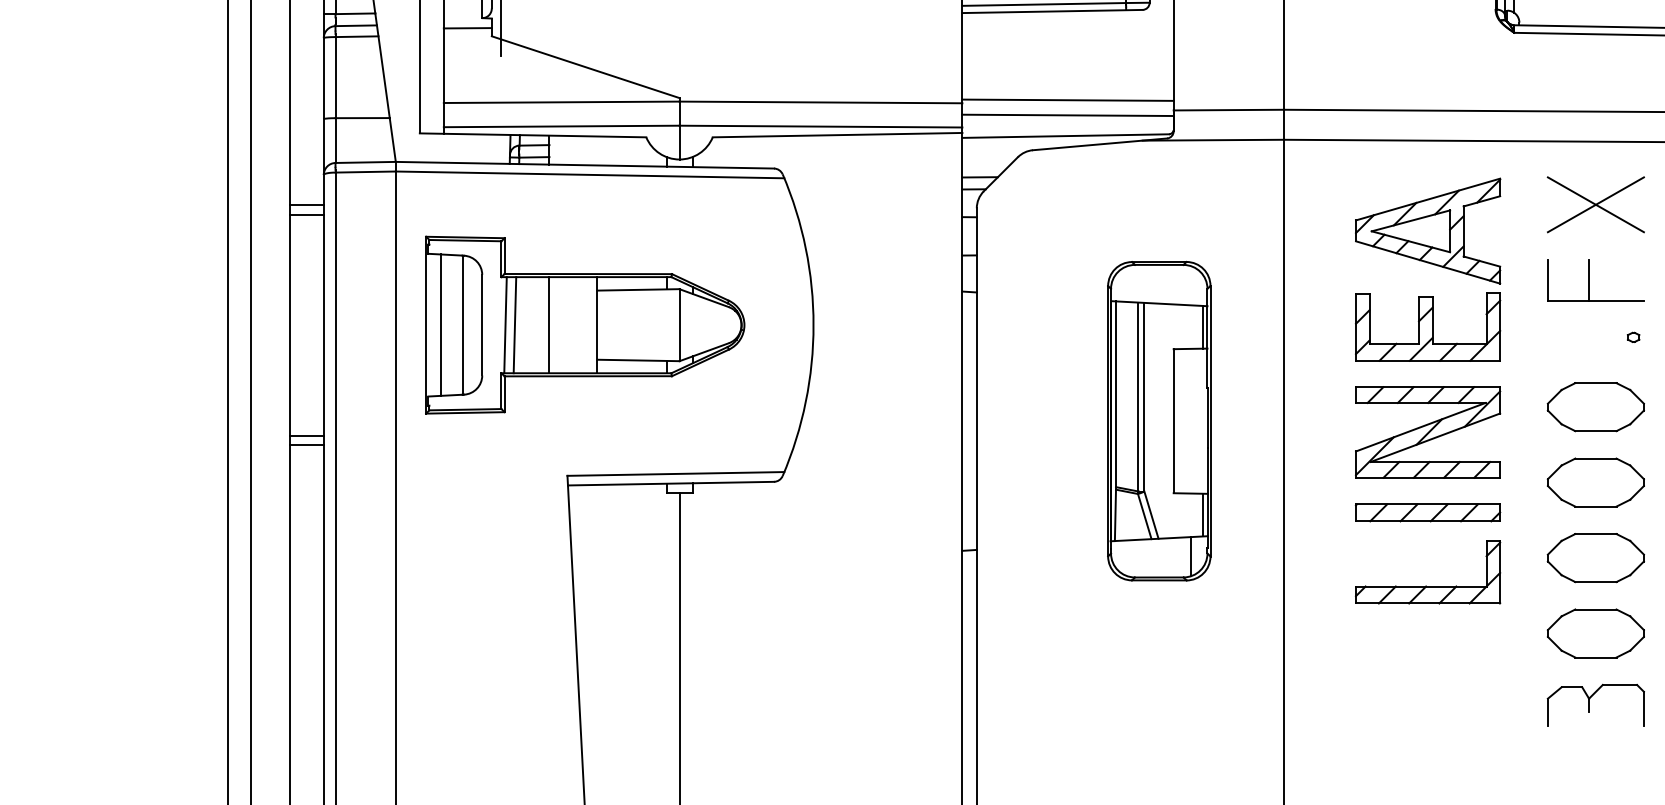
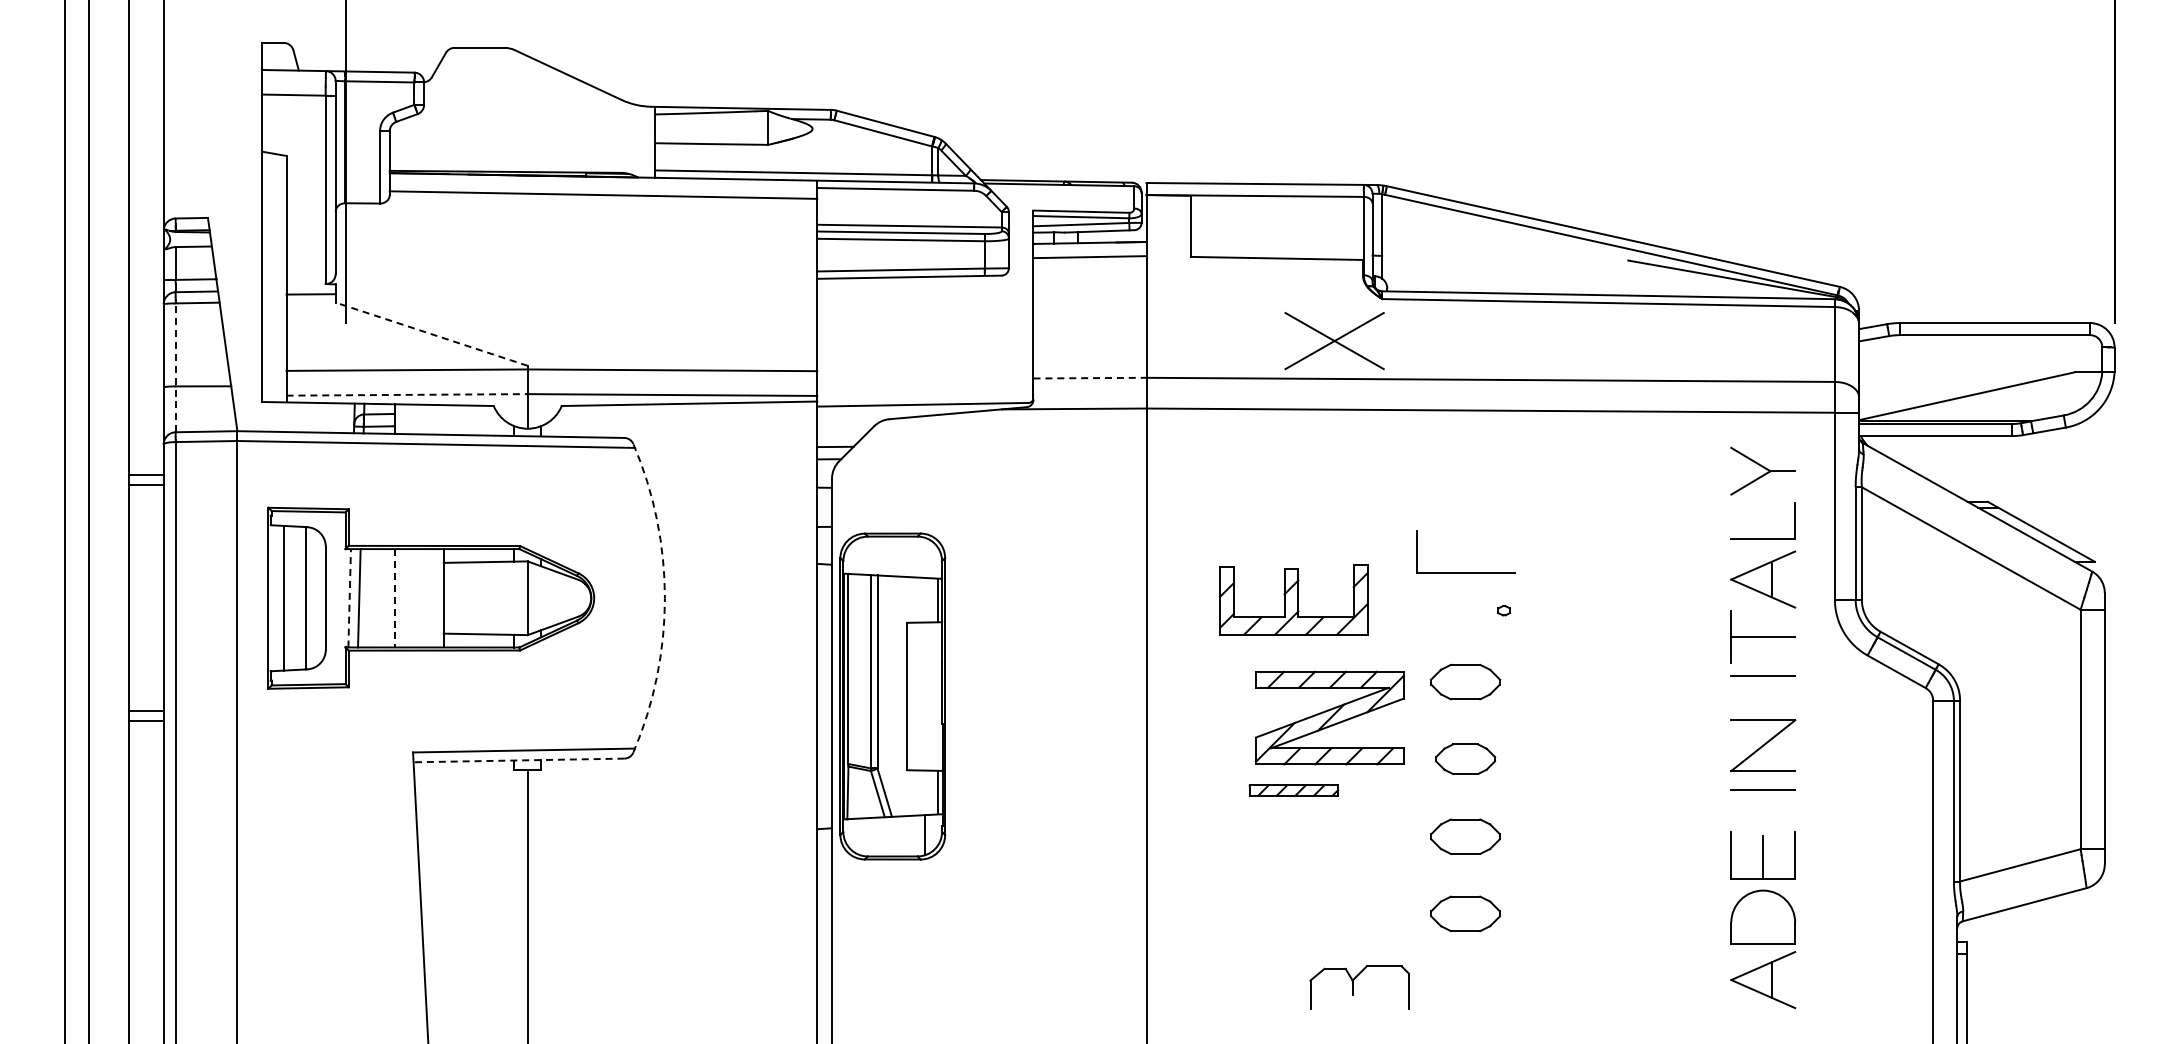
line: (585, 67) -> (431, 334), solid -> dashed
line: (335, 99) -> (175, 367), solid -> dashed
line: (1068, 99) -> (925, 367), removed
line: (1229, 110) -> (1090, 378), solid -> dashed
line: (1068, 115) -> (925, 383), removed
line: (562, 126) -> (407, 394), solid -> dashed
part: (1595, 205) -> (1334, 341), moved
part: (1427, 230) -> (1293, 501), removed
line: (1588, 280) -> (1458, 552), removed
line: (505, 324) -> (349, 597), solid -> dashed
line: (549, 325) -> (394, 598), solid -> dashed
arc: (813, 325) -> (664, 598), solid -> dashed
part: (1595, 406) -> (1465, 681), size x0.7
part: (1159, 421) -> (892, 696), moved
part: (1427, 431) -> (1329, 717), moved
part: (1595, 481) -> (1465, 758), size x0.6
line: (670, 483) -> (518, 760), solid -> dashed
part: (1427, 513) -> (1293, 790), size x0.6
part: (1595, 557) -> (1465, 836), size x0.7
part: (1425, 585) -> (1291, 864), removed
part: (1595, 633) -> (1465, 913), size x0.7
part: (1595, 705) -> (1359, 987), moved

